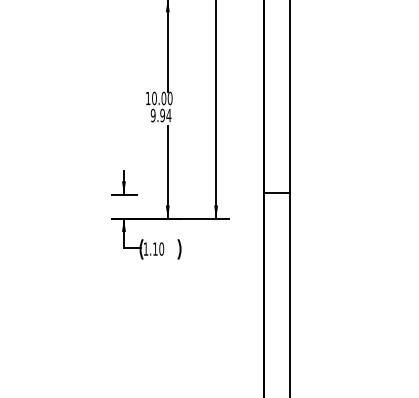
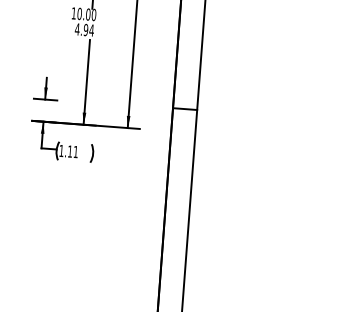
text: (152, 115) -> (76, 29), 9.94 -> 4.94
text: (161, 248) -> (75, 151), 1.10 -> 1.11

